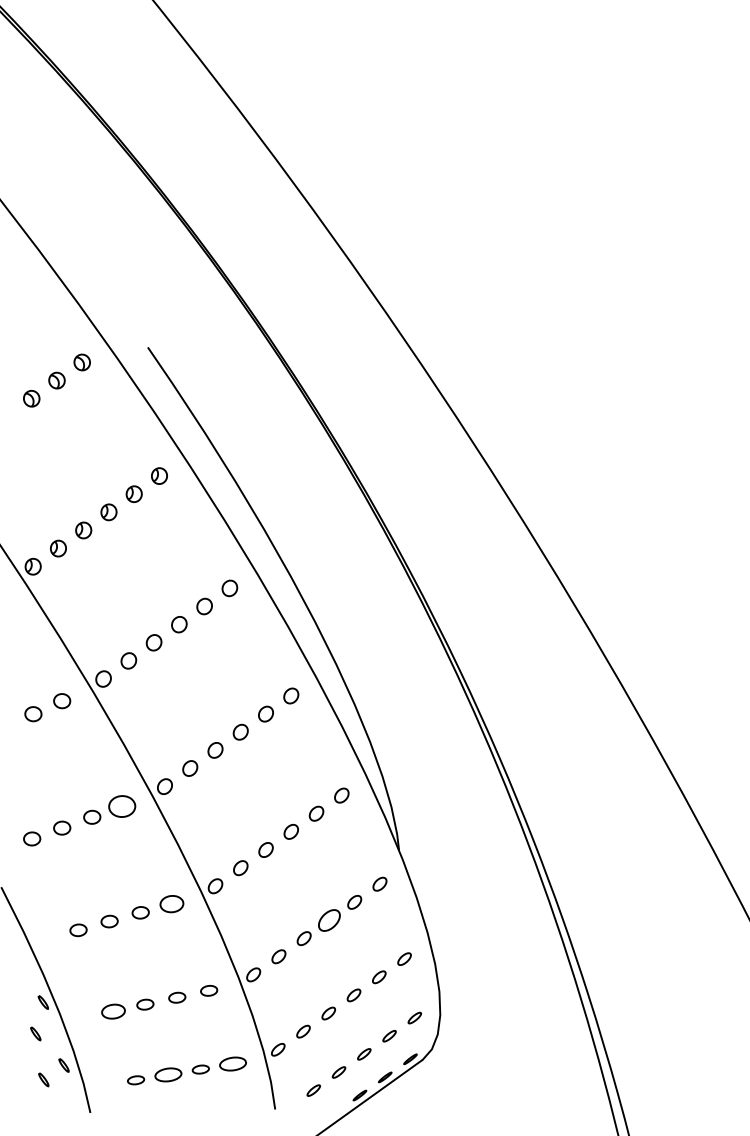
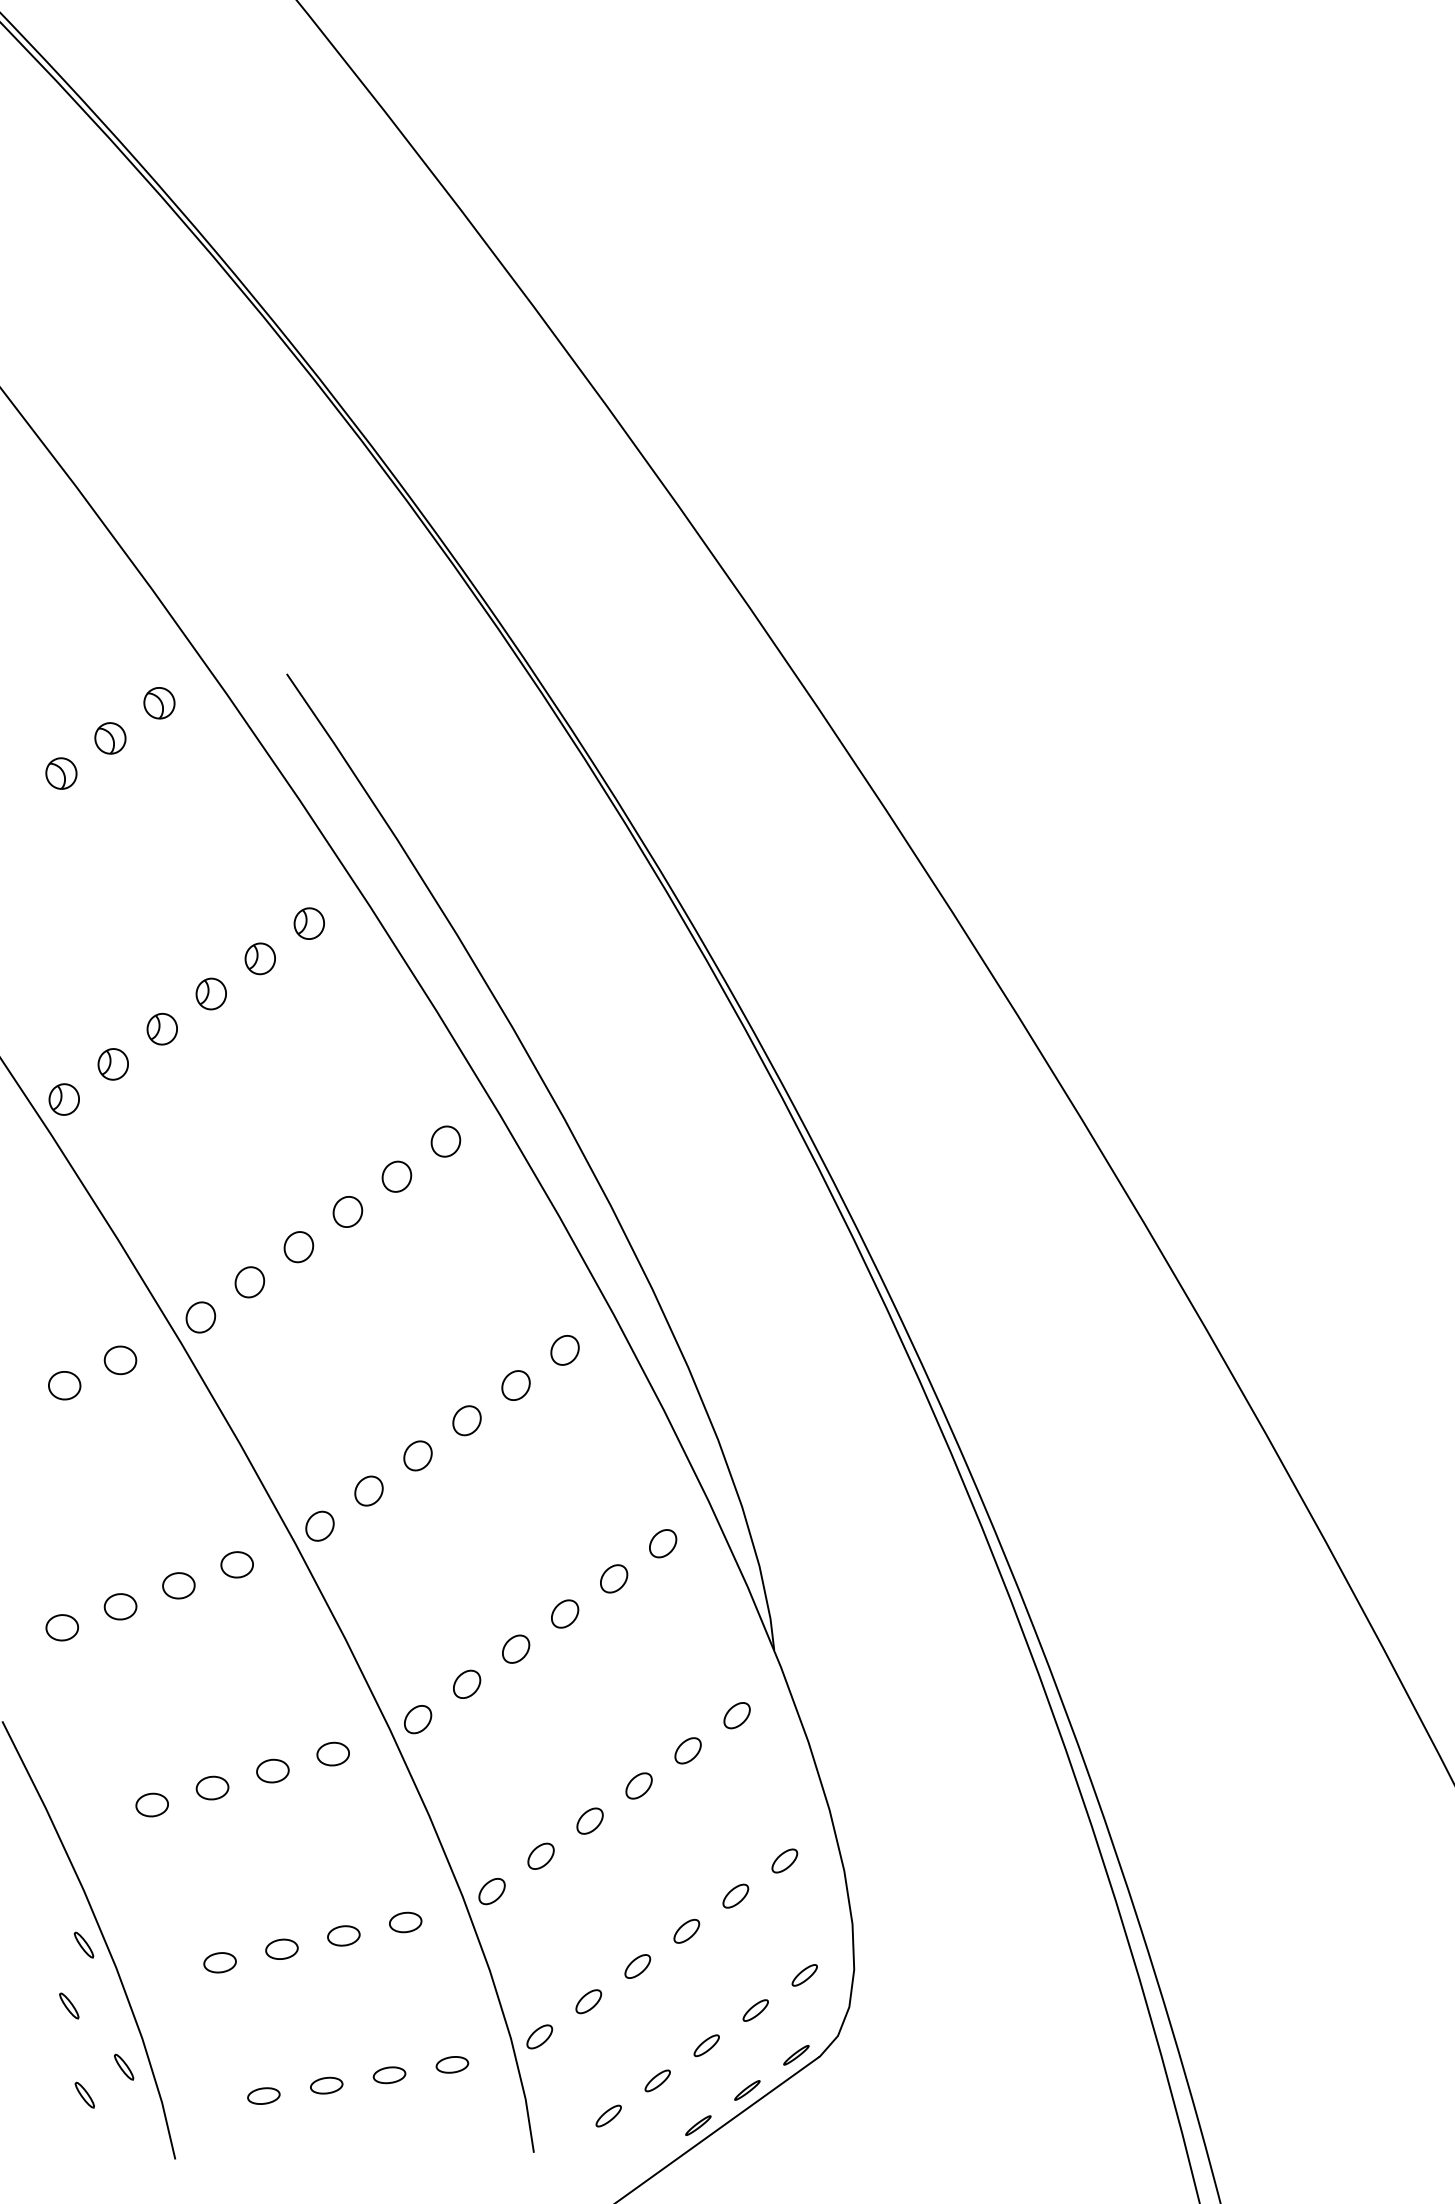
part: (122, 806) -> (237, 1564), size x0.62
part: (171, 903) -> (332, 1753), size x0.71
part: (329, 920) -> (639, 1785), size x0.62
part: (113, 1011) -> (220, 1962), size x0.71
part: (233, 1064) -> (452, 2065), size x0.62
part: (168, 1074) -> (326, 2084), size x0.62

